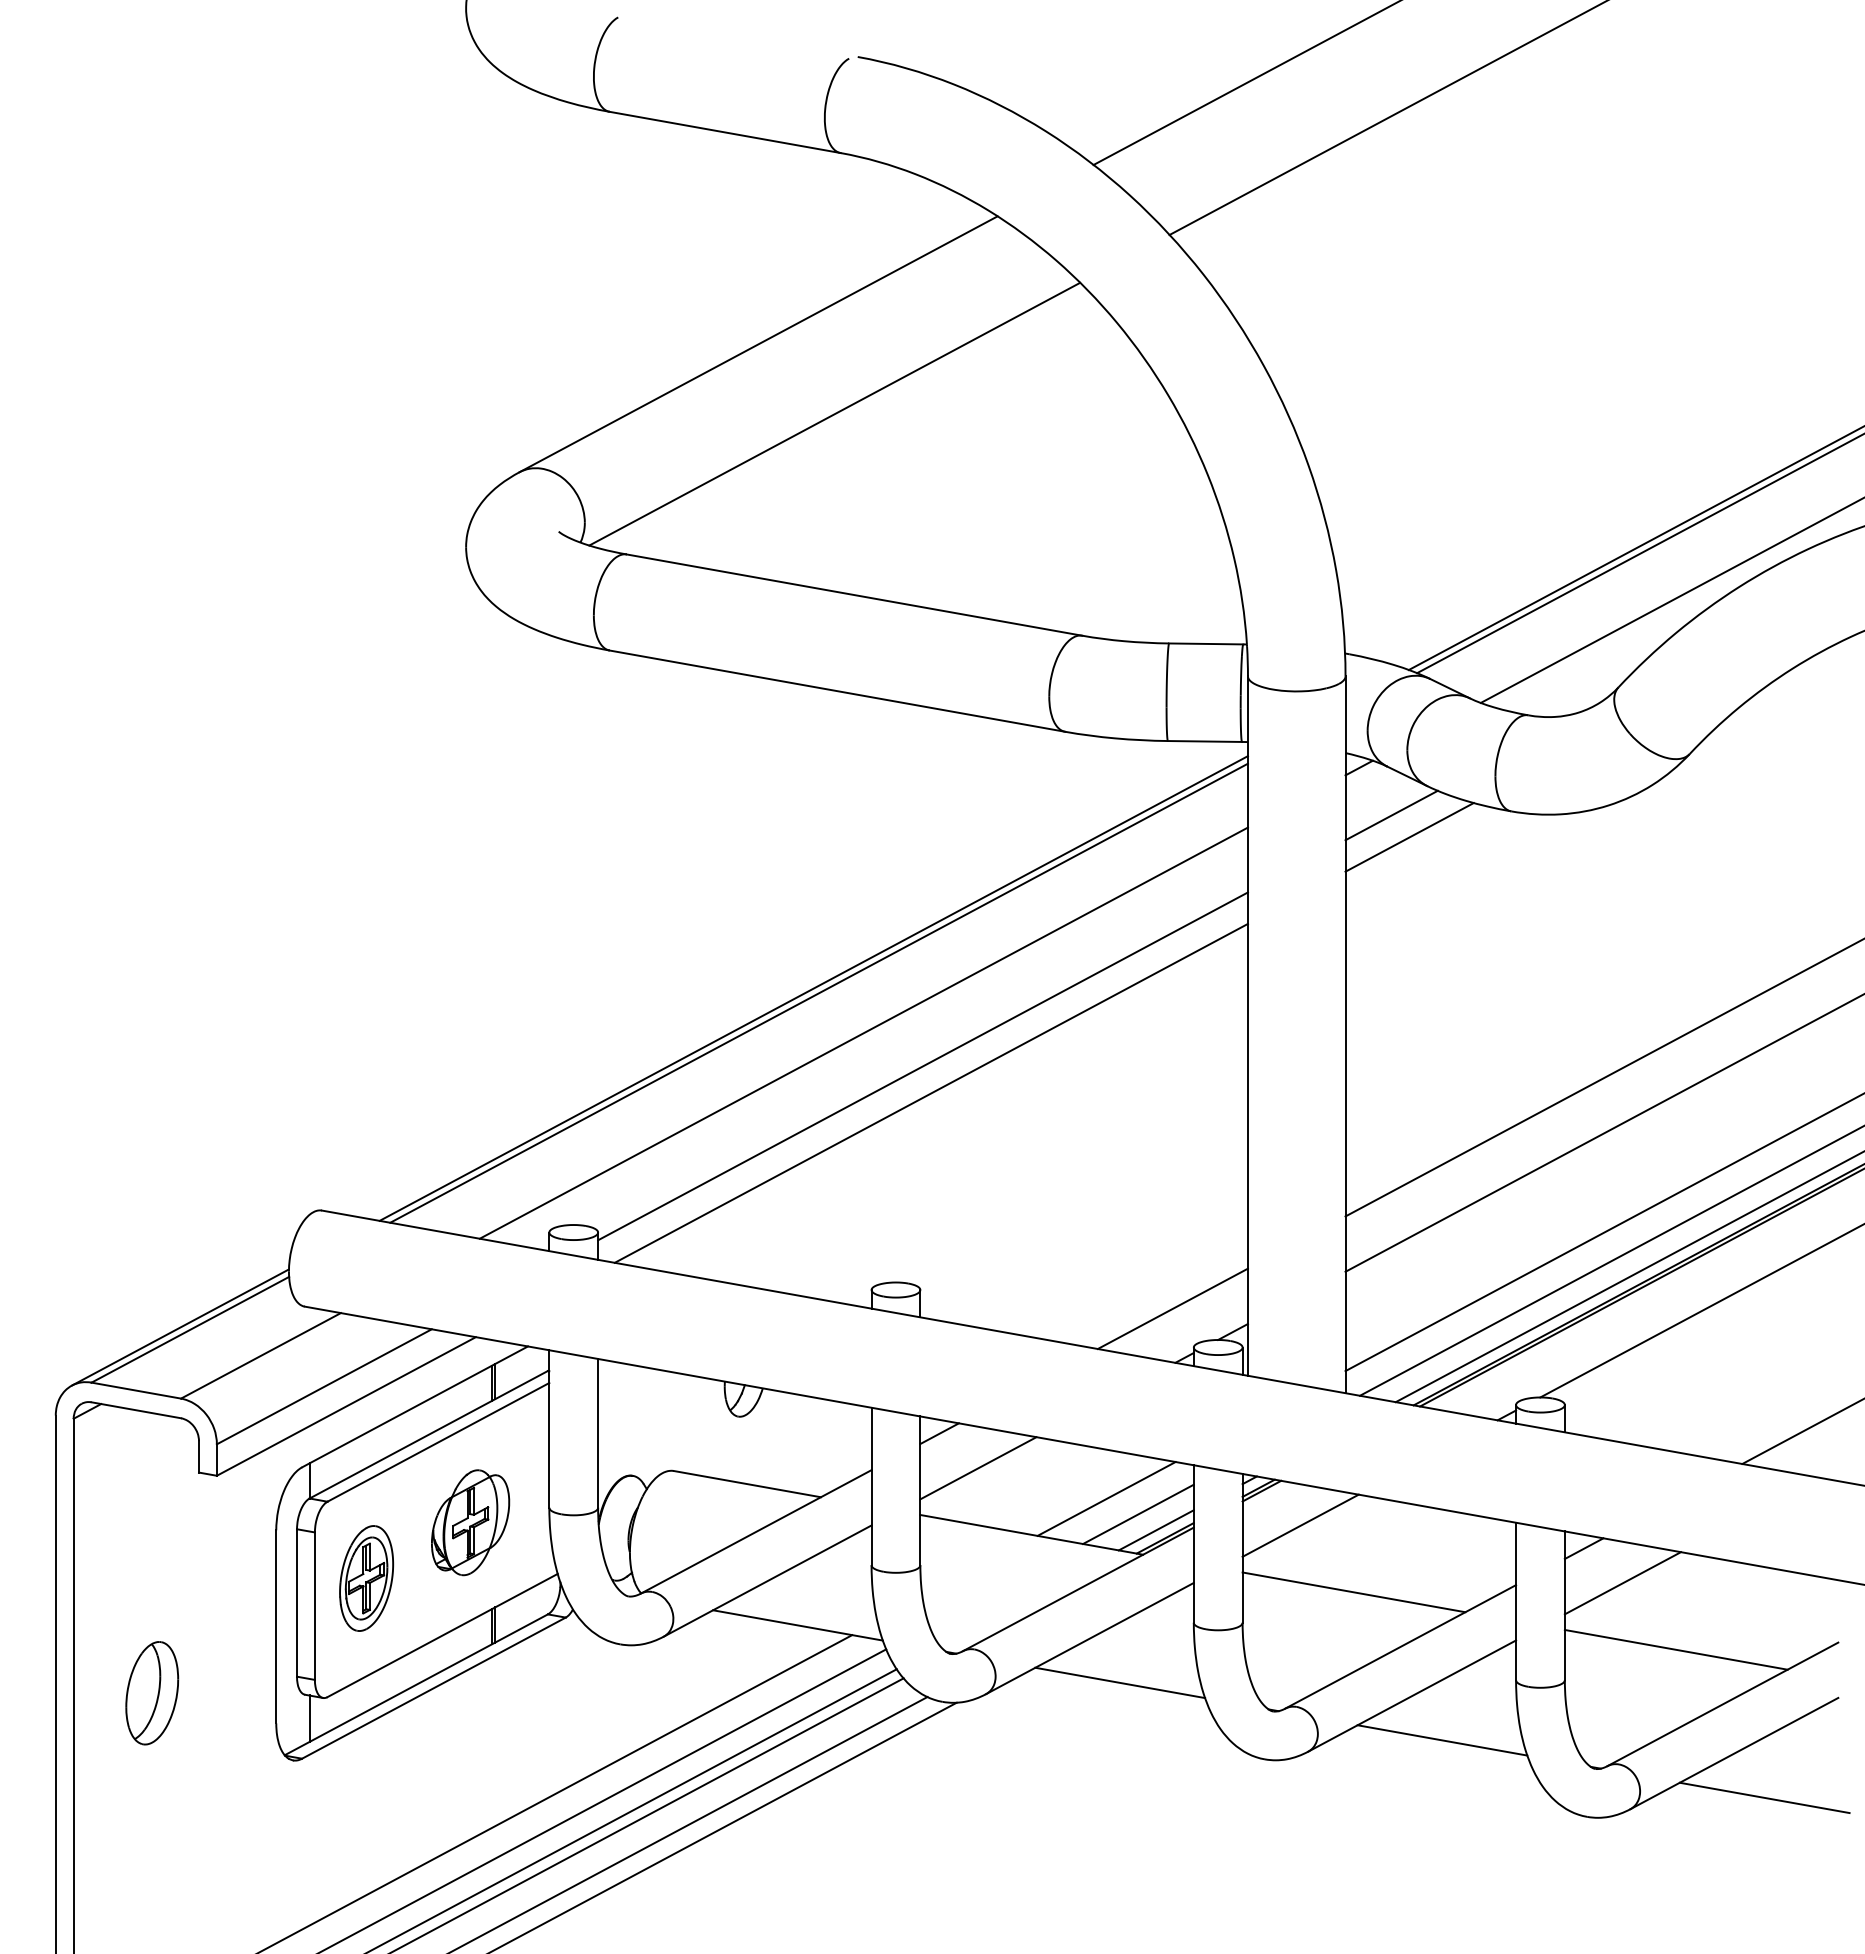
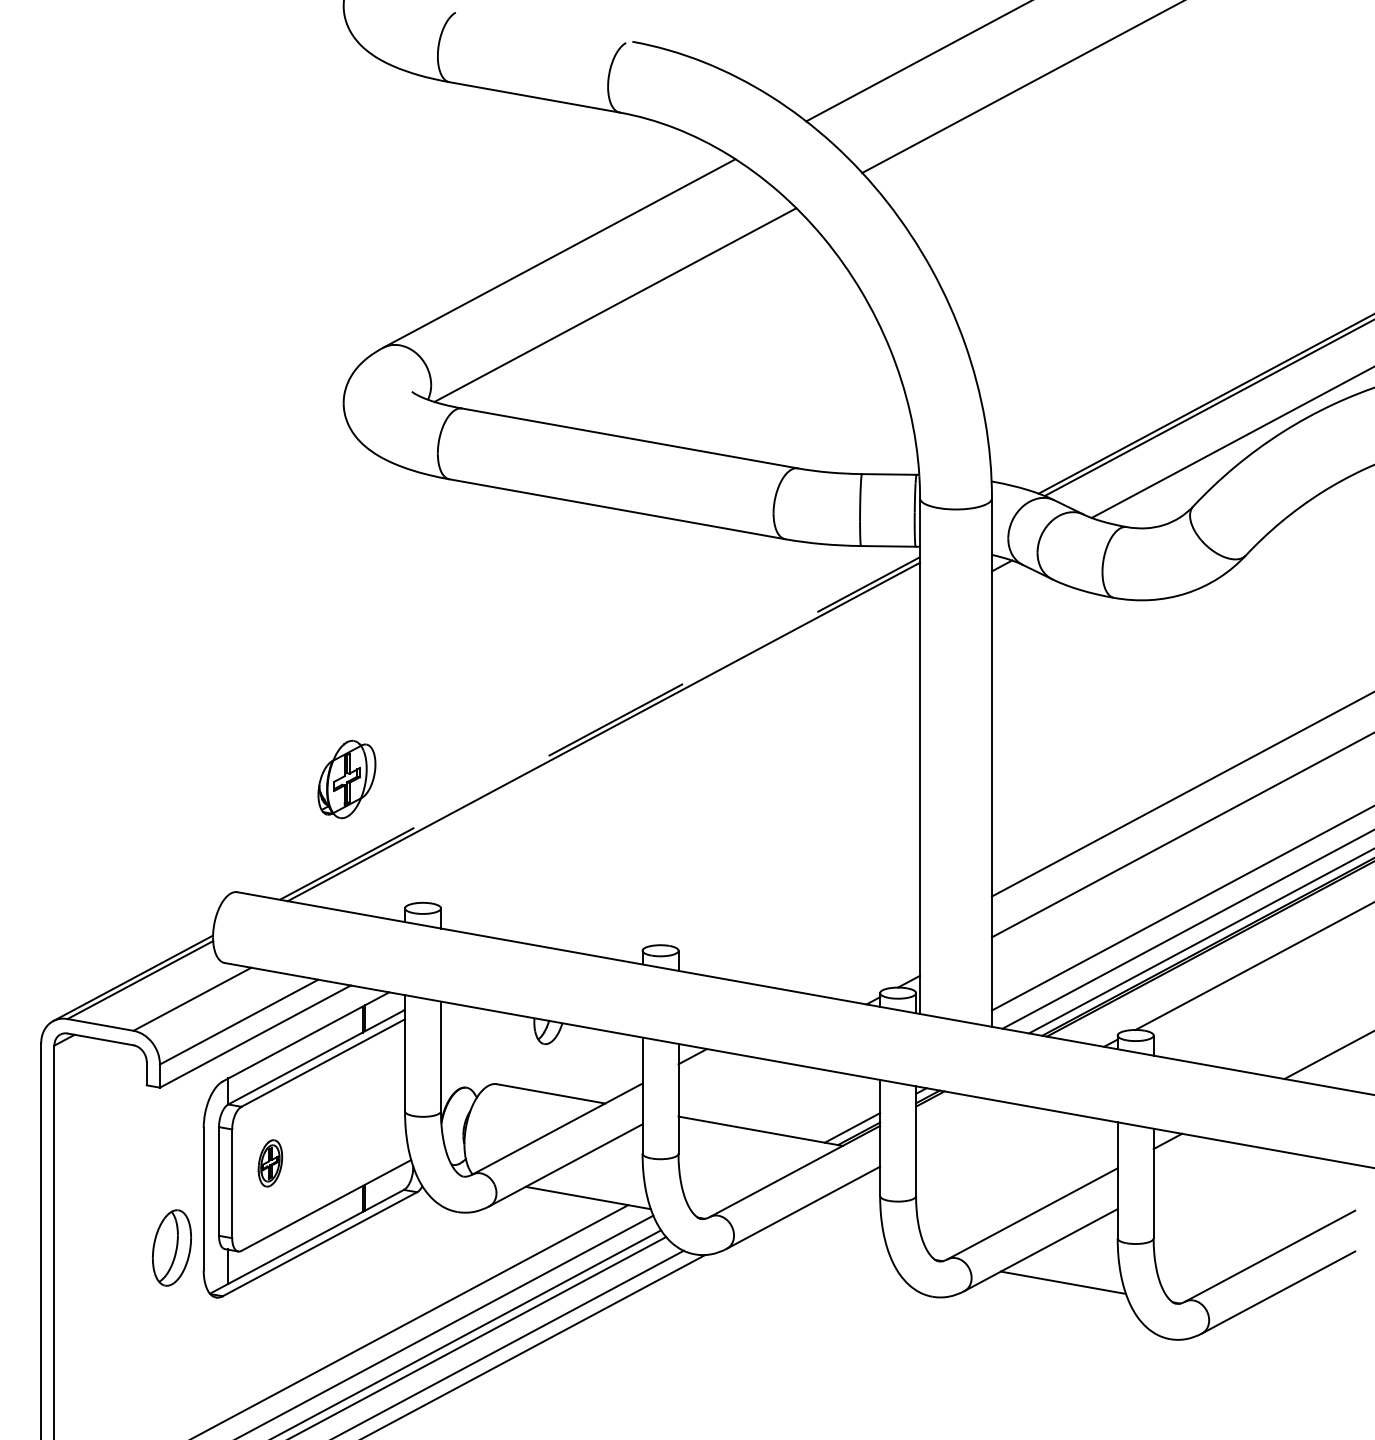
line: (1391, 815) -> (1025, 600), removed
line: (1409, 837) -> (1039, 617), removed
line: (814, 988) -> (600, 728), solid -> dashed
line: (863, 1032) -> (636, 760), removed
line: (922, 1066) -> (680, 785), removed
line: (930, 1092) -> (686, 805), removed
line: (1172, 1308) -> (864, 964), removed
line: (978, 1468) -> (721, 1082), removed
line: (1106, 1498) -> (815, 1104), removed
line: (1138, 1514) -> (839, 1116), removed
part: (470, 1522) -> (346, 779), moved
line: (1300, 1525) -> (958, 1124), removed
part: (366, 1578) -> (270, 1163), size x0.6
line: (1622, 1583) -> (1196, 1167), removed
line: (1353, 1592) -> (997, 1173), removed
line: (1675, 1649) -> (1235, 1215), removed
line: (1120, 1682) -> (826, 1240), removed
part: (152, 1693) -> (172, 1248), moved
line: (1764, 1797) -> (1300, 1324), removed

